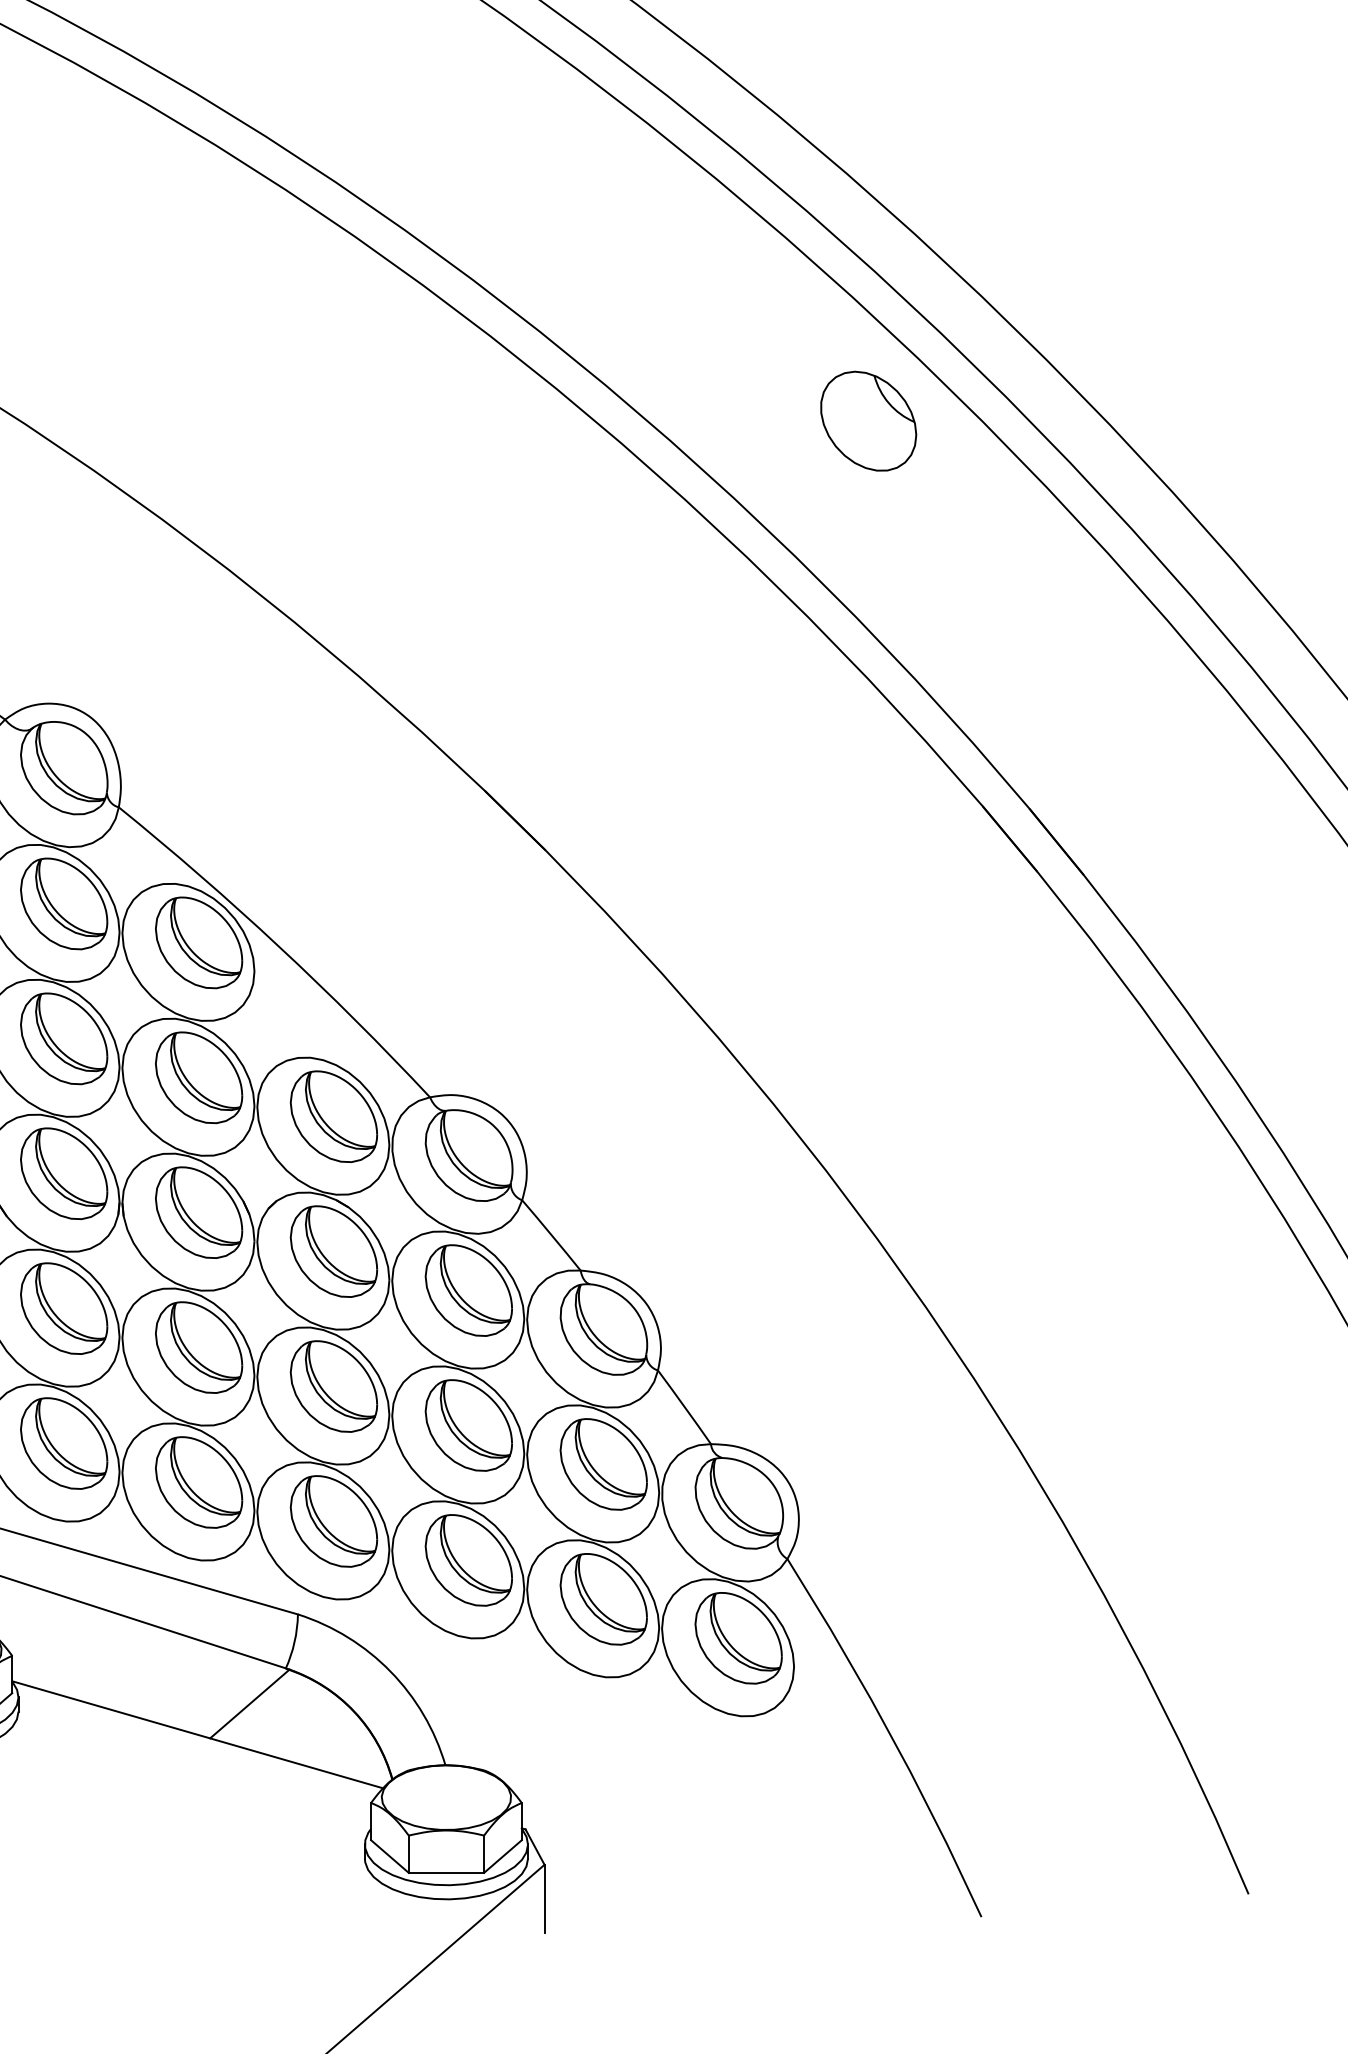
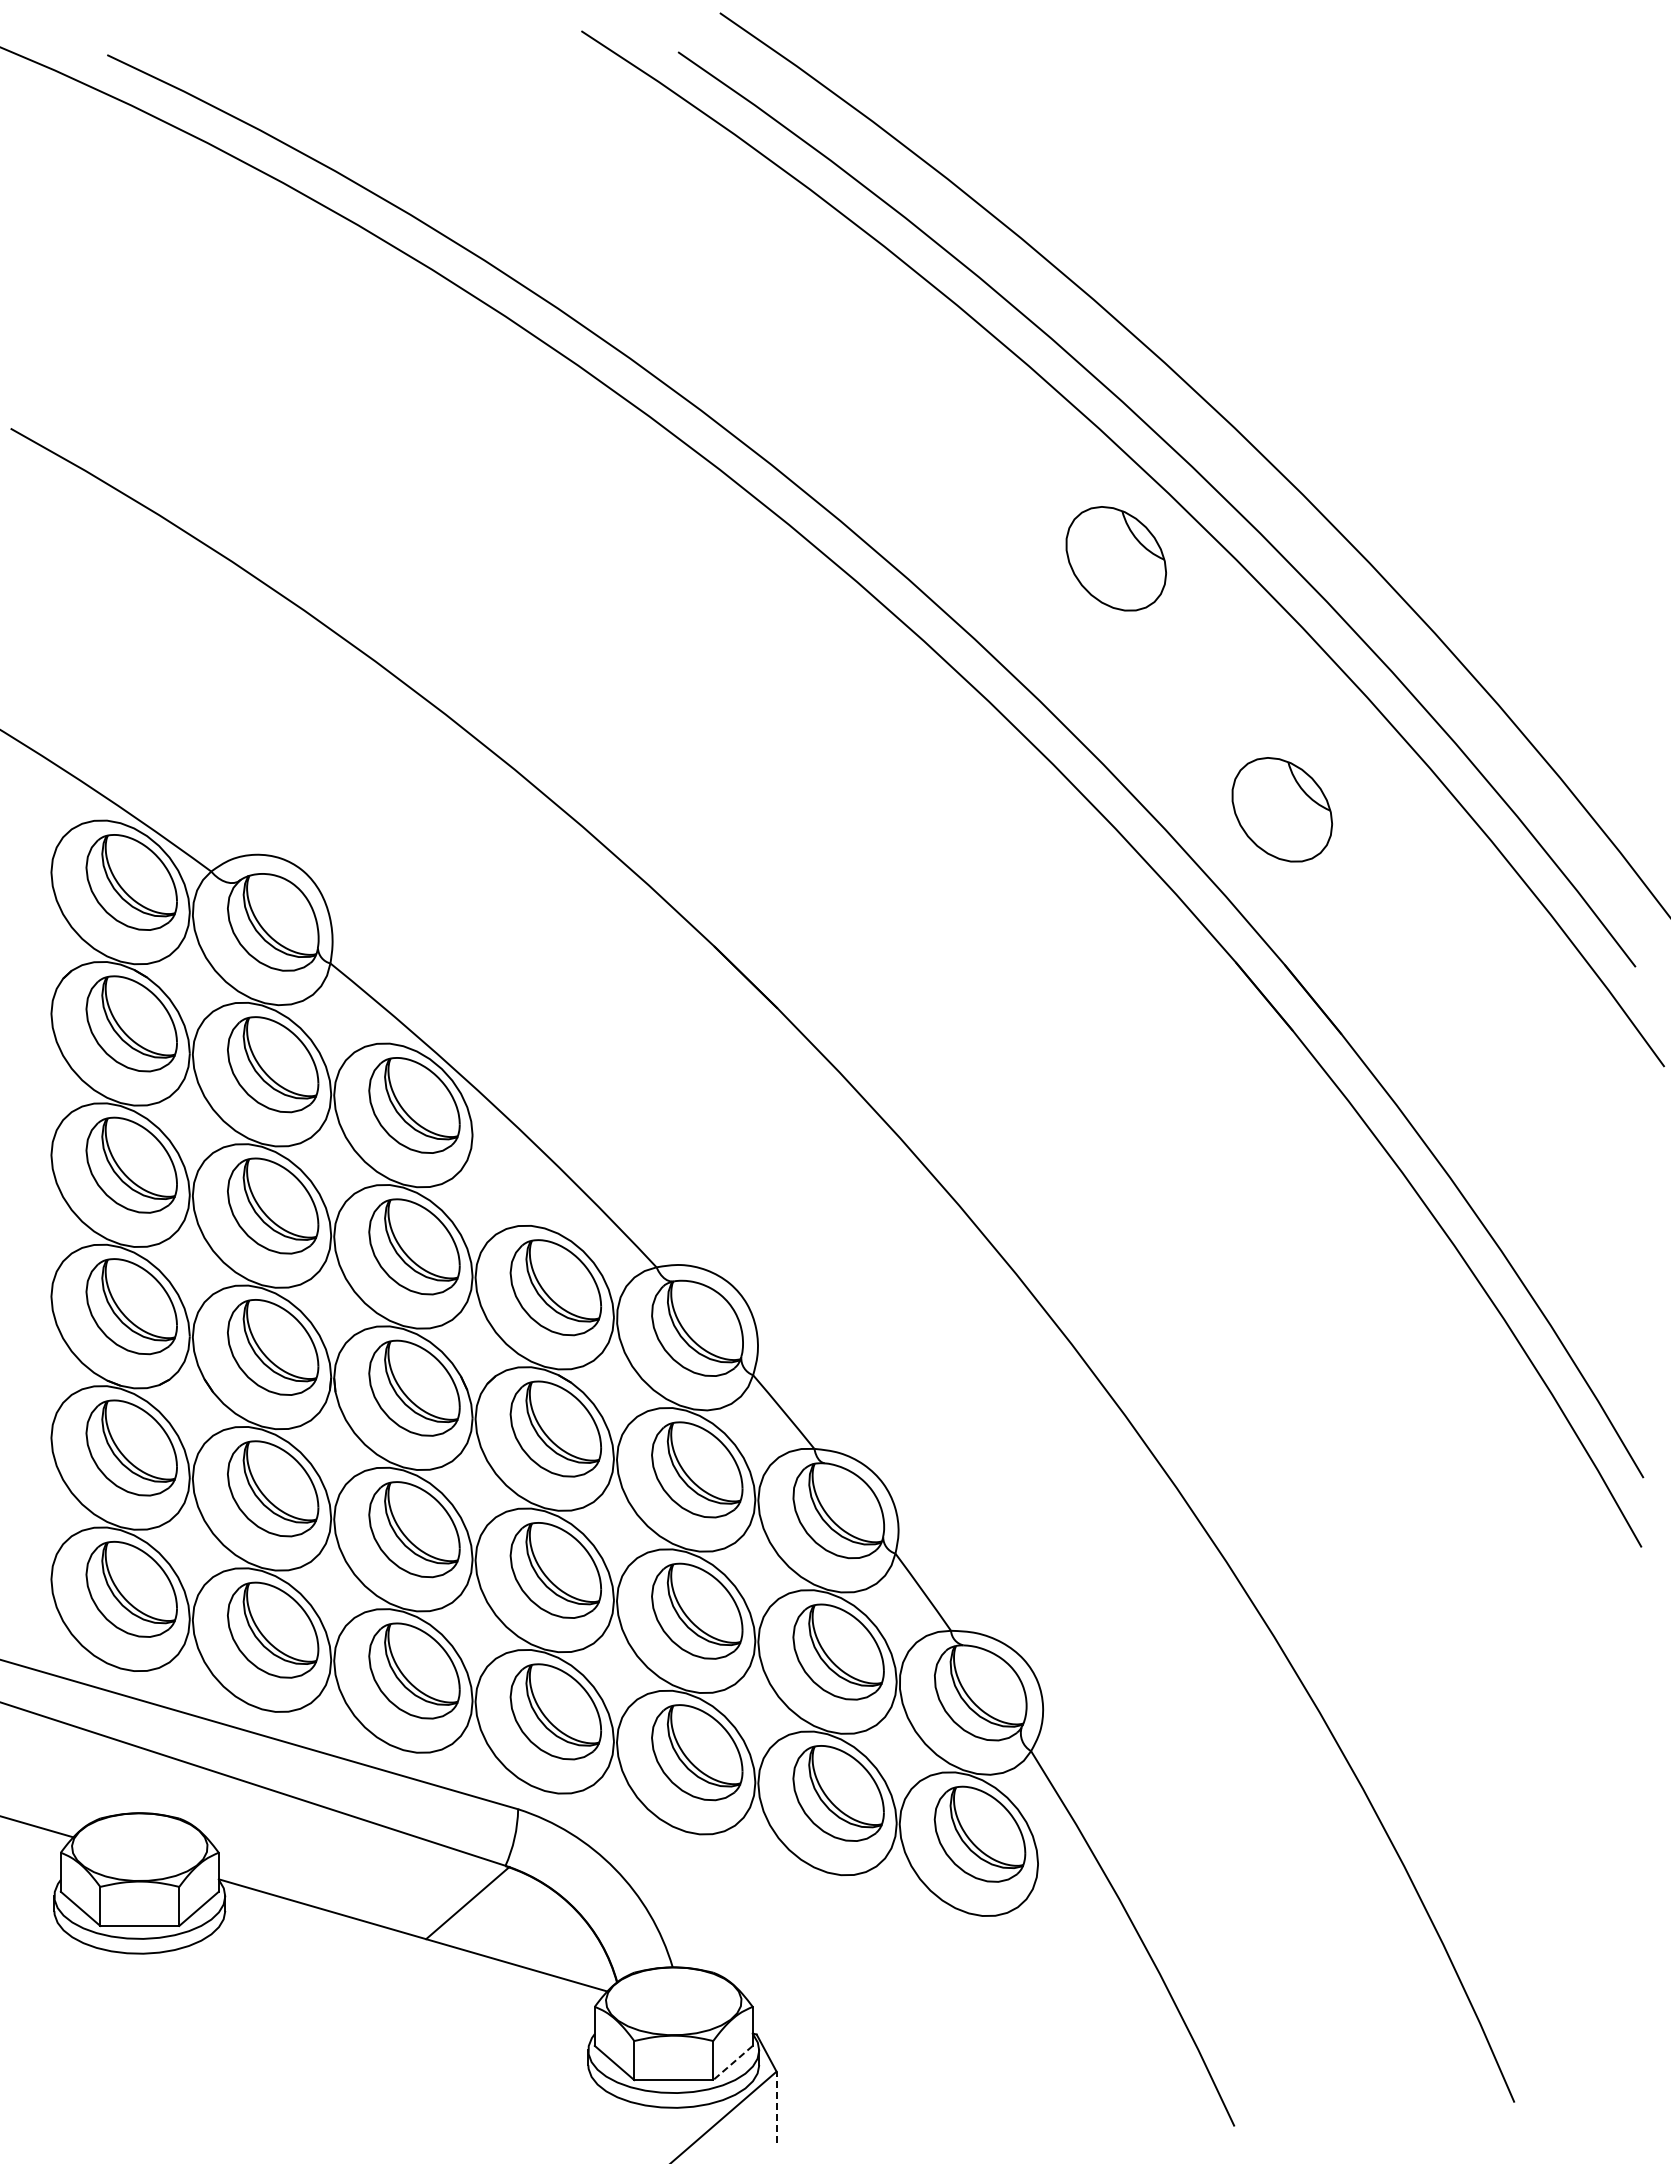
part: (1026, 660) -> (1281, 809), added
line: (502, 1857) -> (732, 2063), solid -> dashed
line: (544, 1899) -> (776, 2107), solid -> dashed

